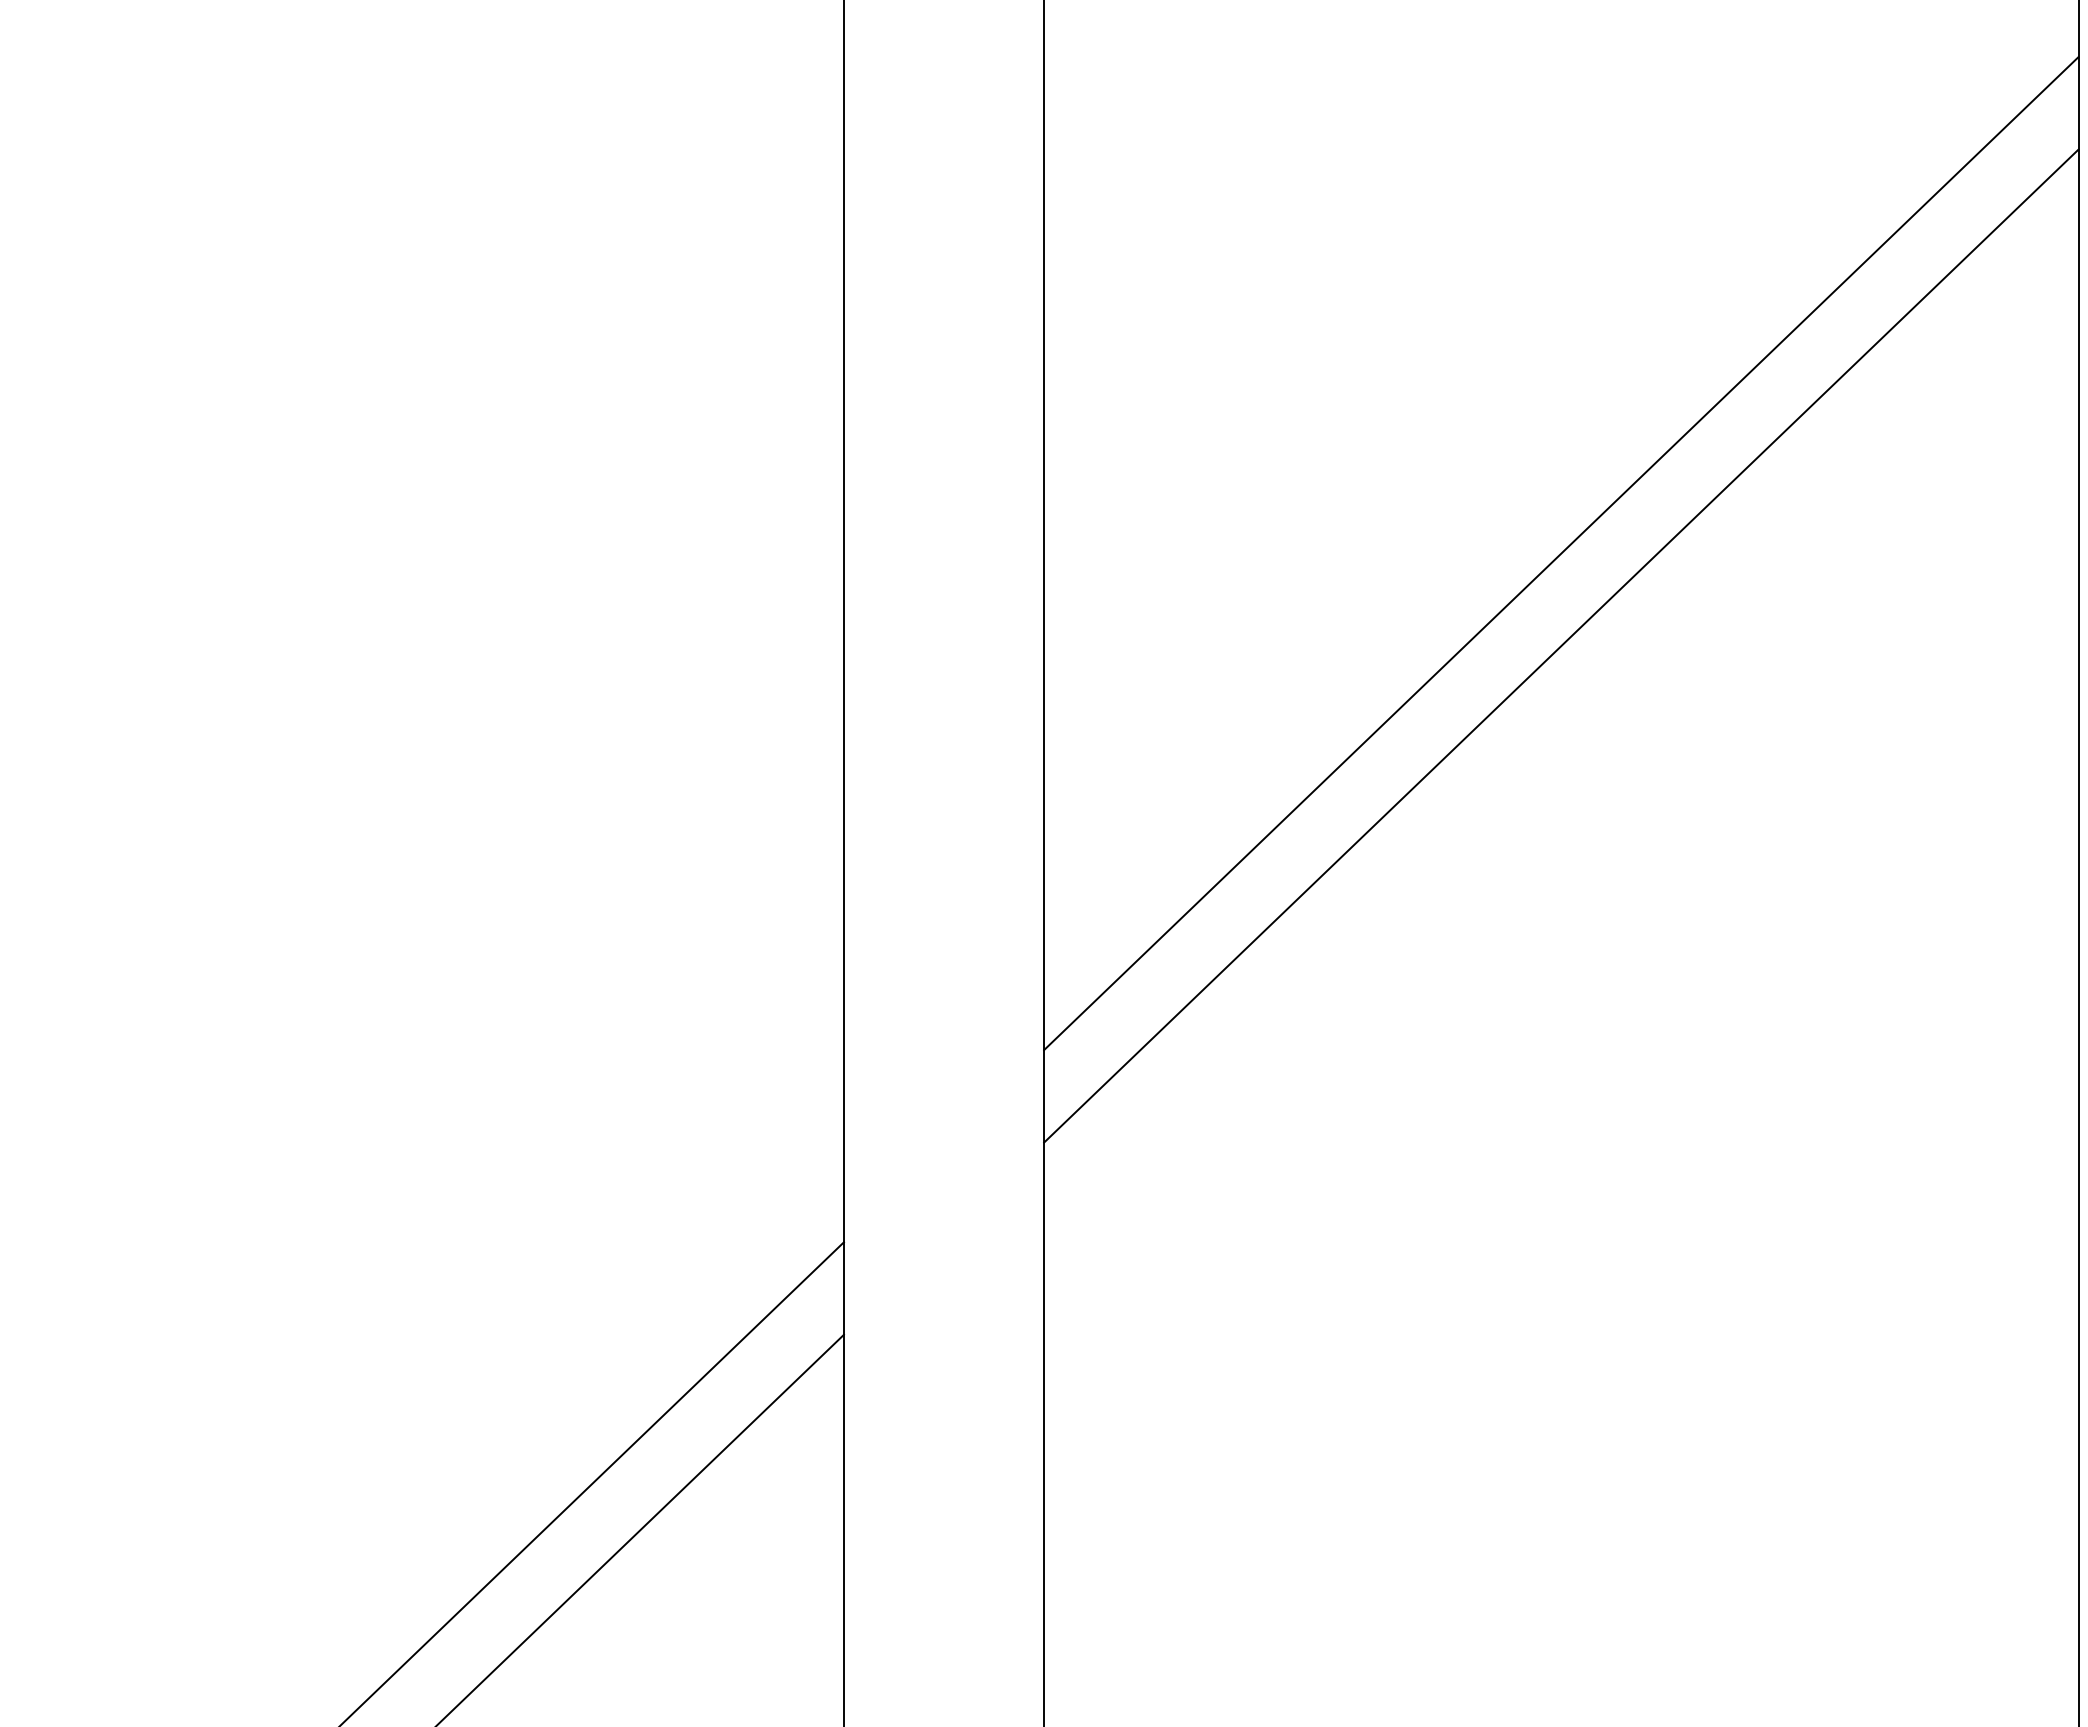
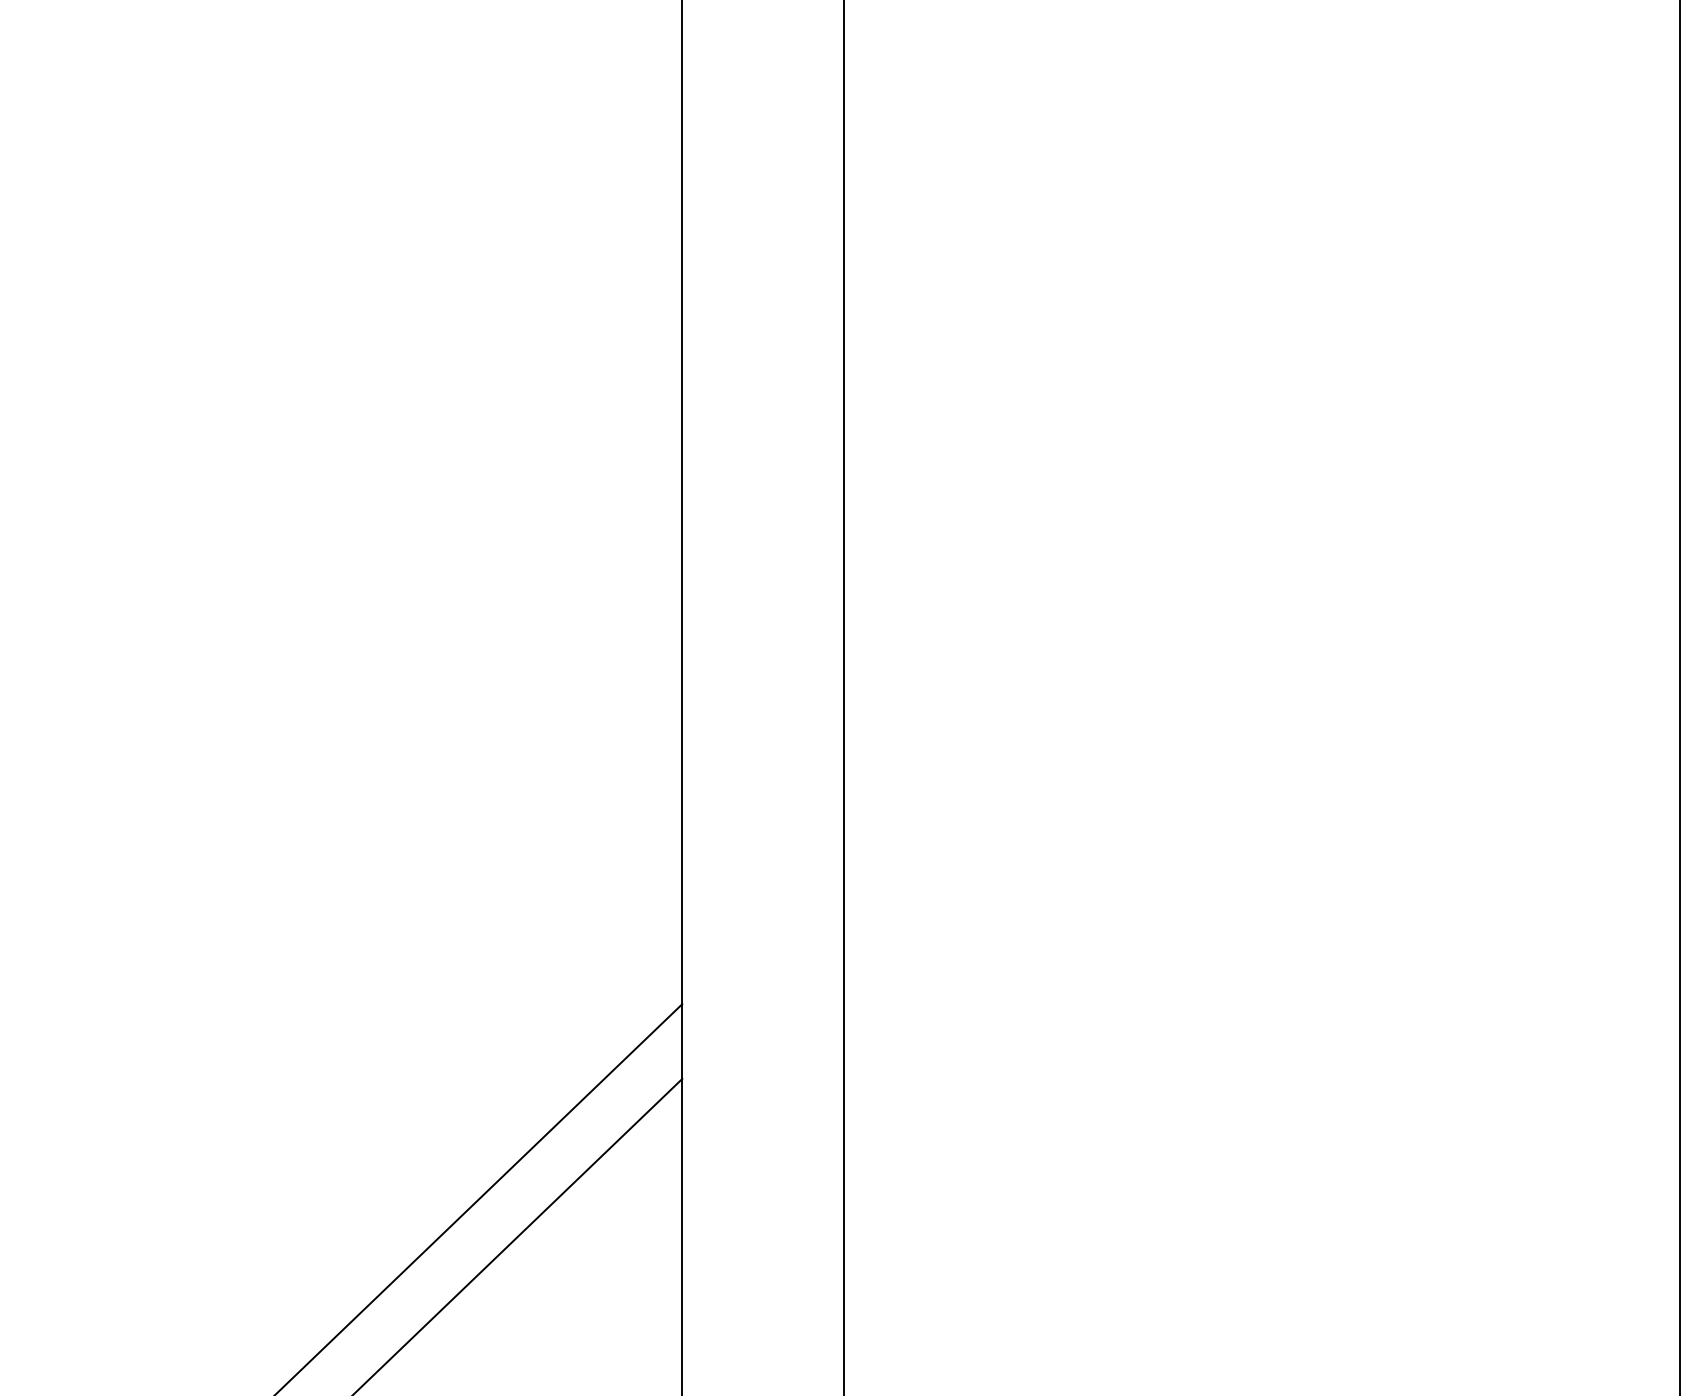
line: (1561, 553) -> (1262, 447), removed
line: (1561, 645) -> (1262, 521), removed

